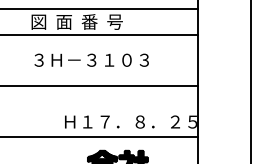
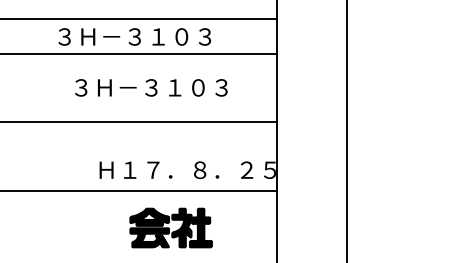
text: (89, 21) -> (132, 36), 図  面  番  号 -> ３Ｈ－３１０３
text: (91, 59) -> (151, 87), moved

